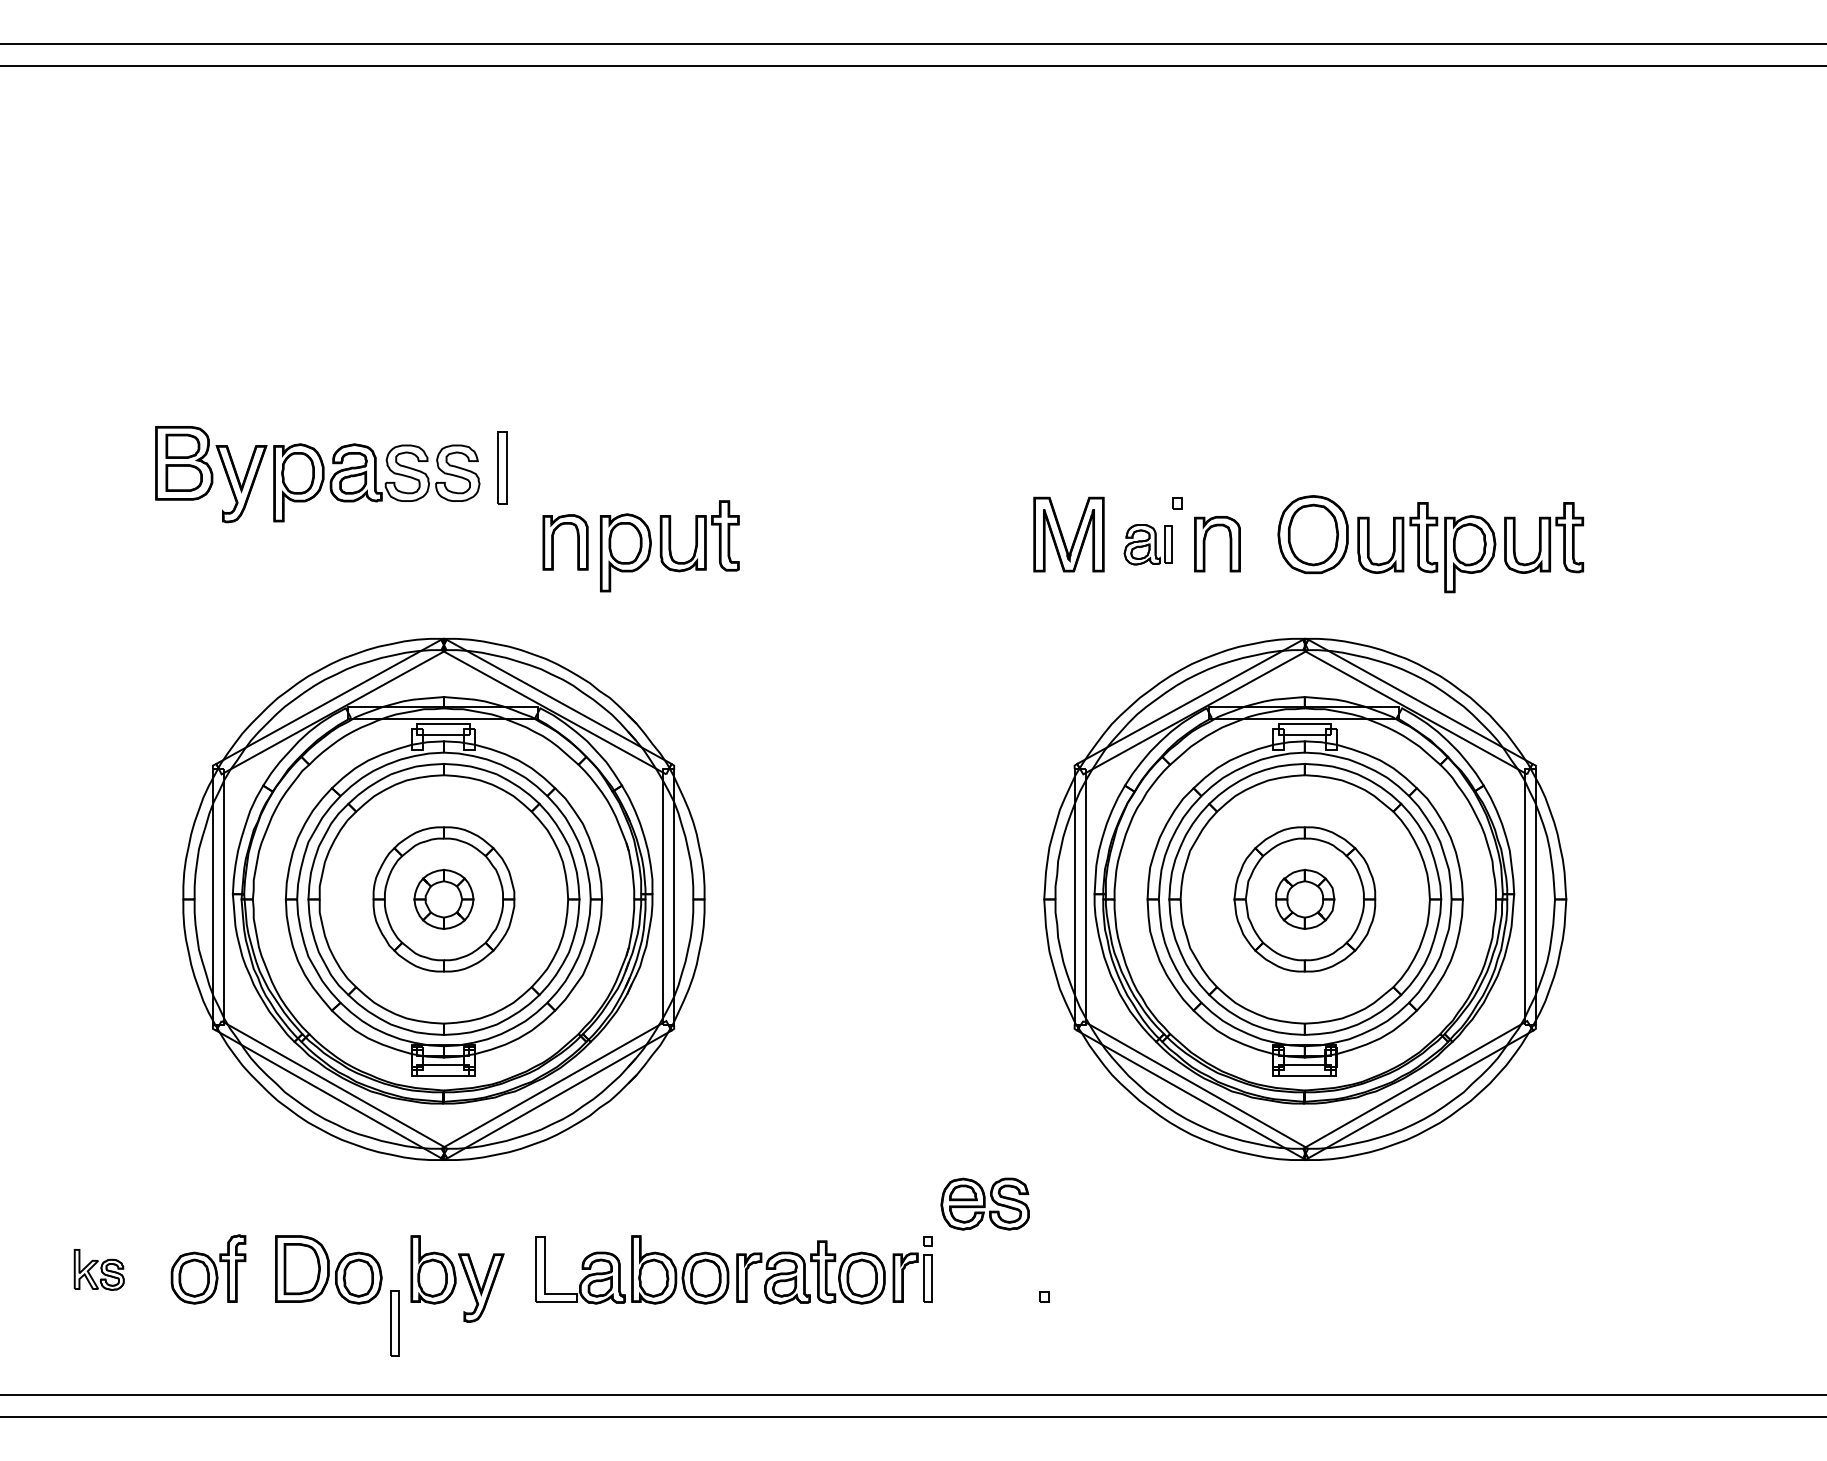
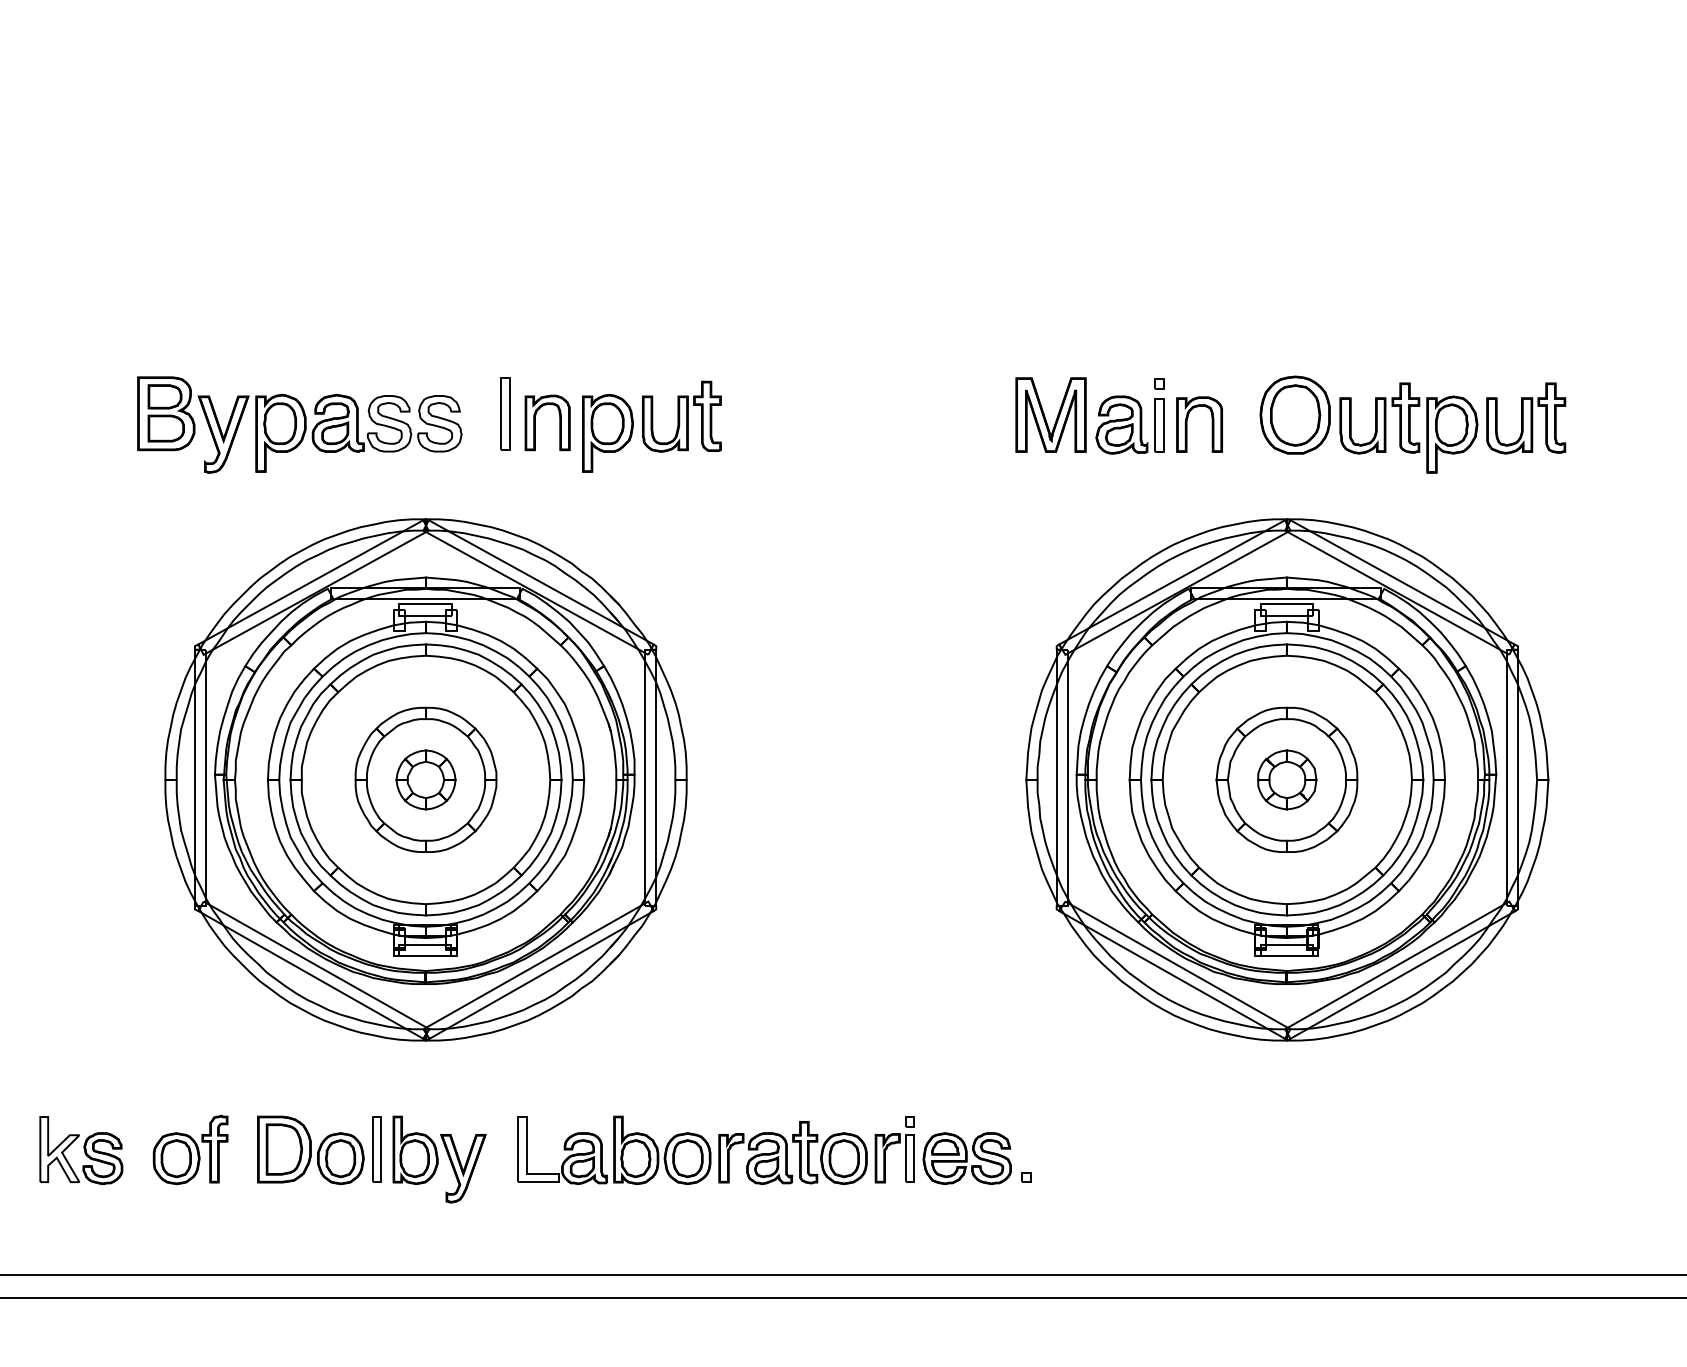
part: (502, 467) -> (505, 413), moved
part: (317, 474) -> (299, 425), moved
part: (1147, 544) -> (1129, 425), size x1.43
part: (984, 1203) -> (966, 1158), moved
part: (99, 1269) -> (81, 1150), size x1.67
part: (394, 1323) -> (376, 1150), moved

